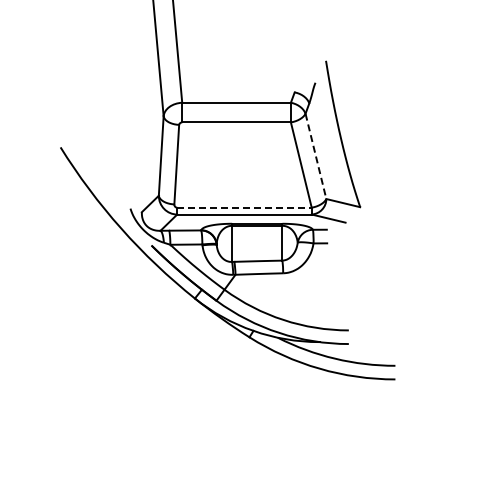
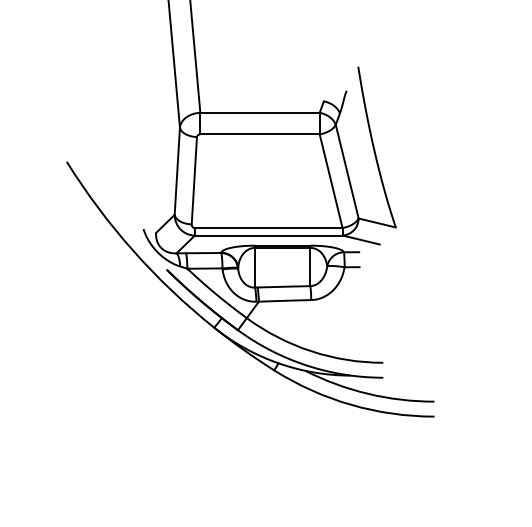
line: (315, 156) -> (346, 171), dashed -> solid
line: (245, 207) -> (269, 227), dashed -> solid

